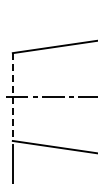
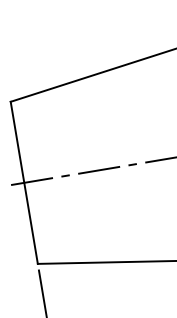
line: (12, 97) -> (23, 183), dashed -> solid

